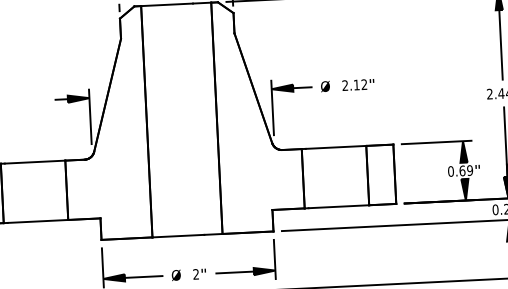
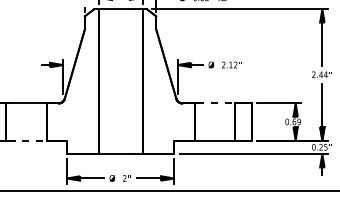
line: (336, 147) -> (216, 103), solid -> dashed
line: (37, 221) -> (27, 140), solid -> dashed

